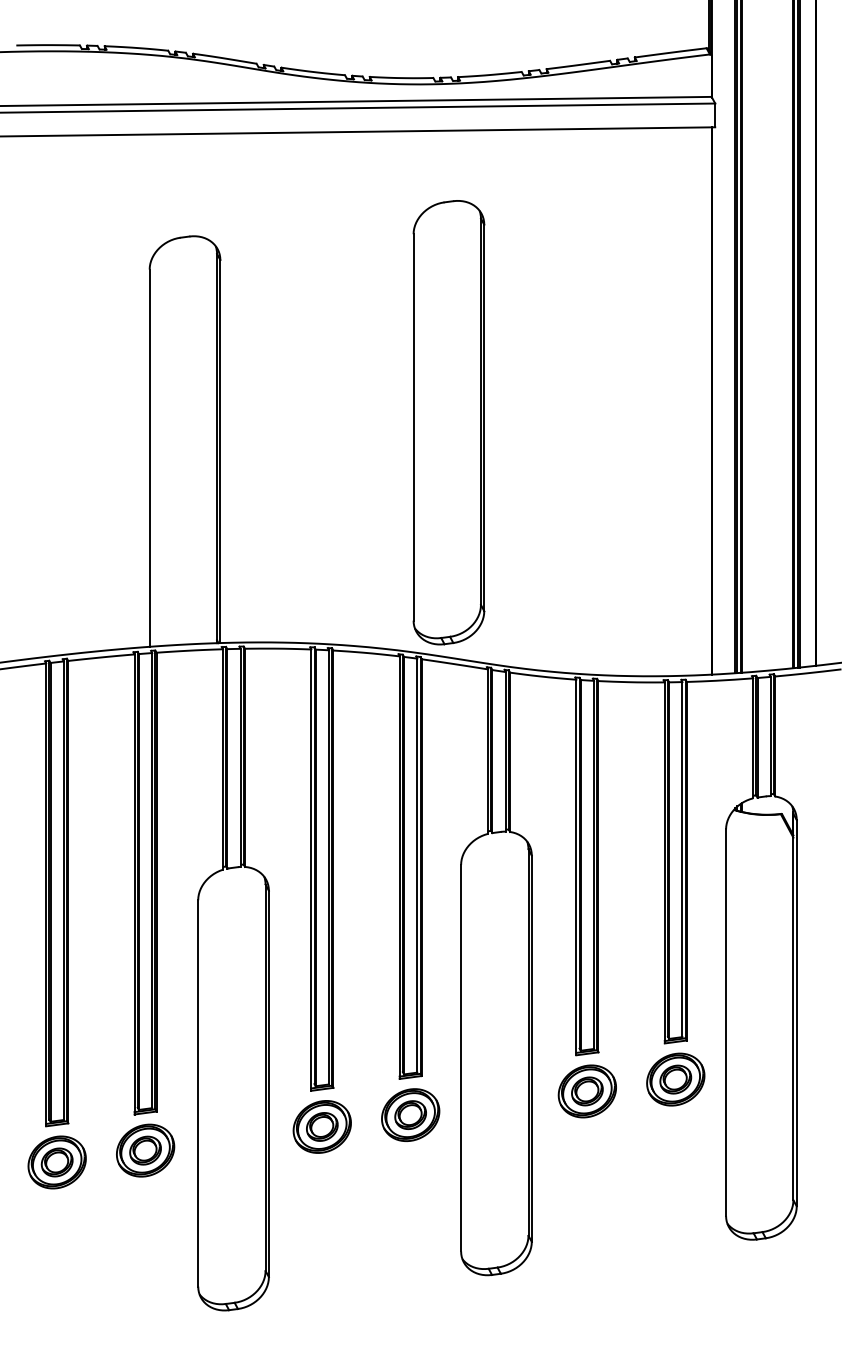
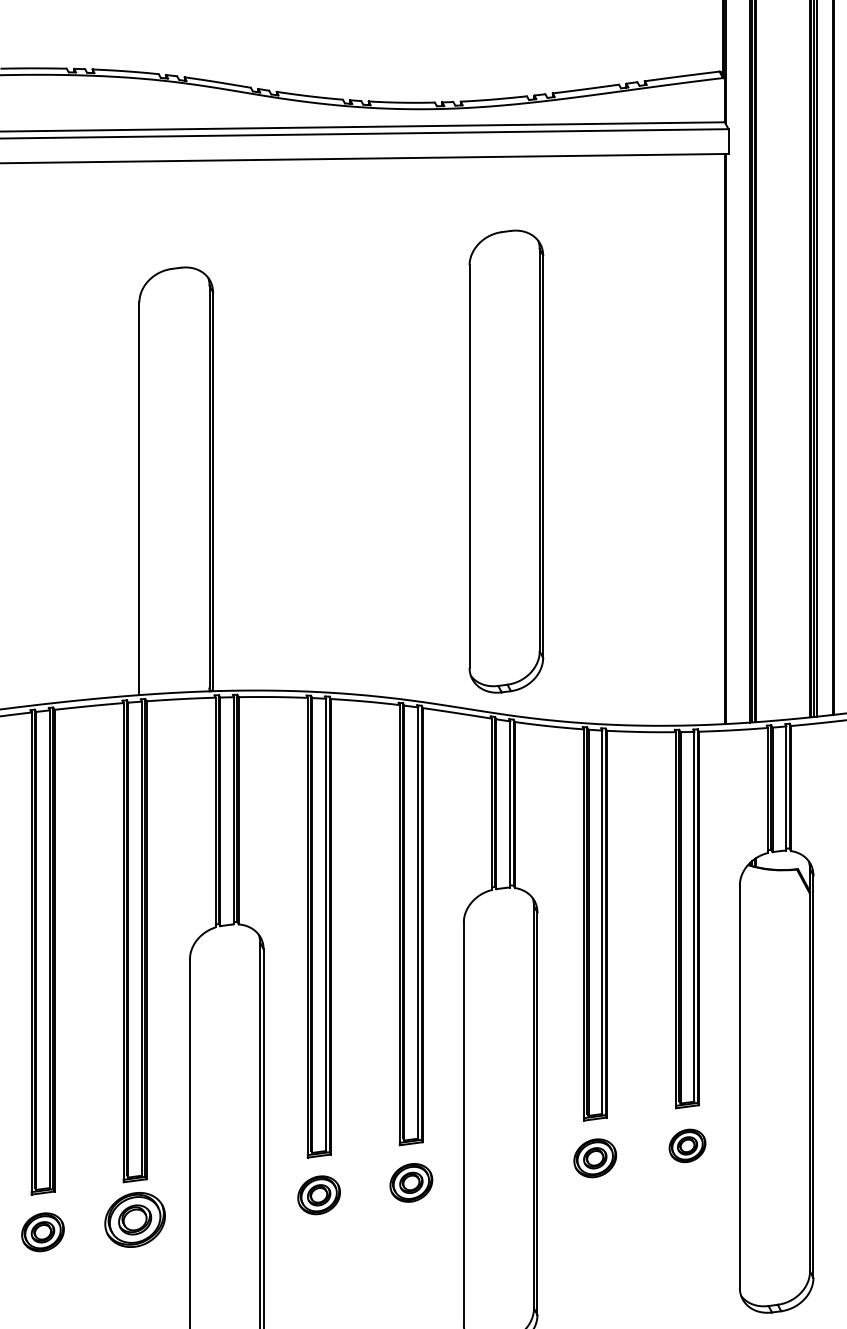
part: (448, 422) -> (505, 461), moved
part: (675, 1079) -> (687, 1145), size x0.6
part: (586, 1091) -> (594, 1158), size x0.7
part: (410, 1114) -> (411, 1182), size x0.7
part: (321, 1126) -> (318, 1194), size x0.7
part: (56, 1162) -> (42, 1232), size x0.7

